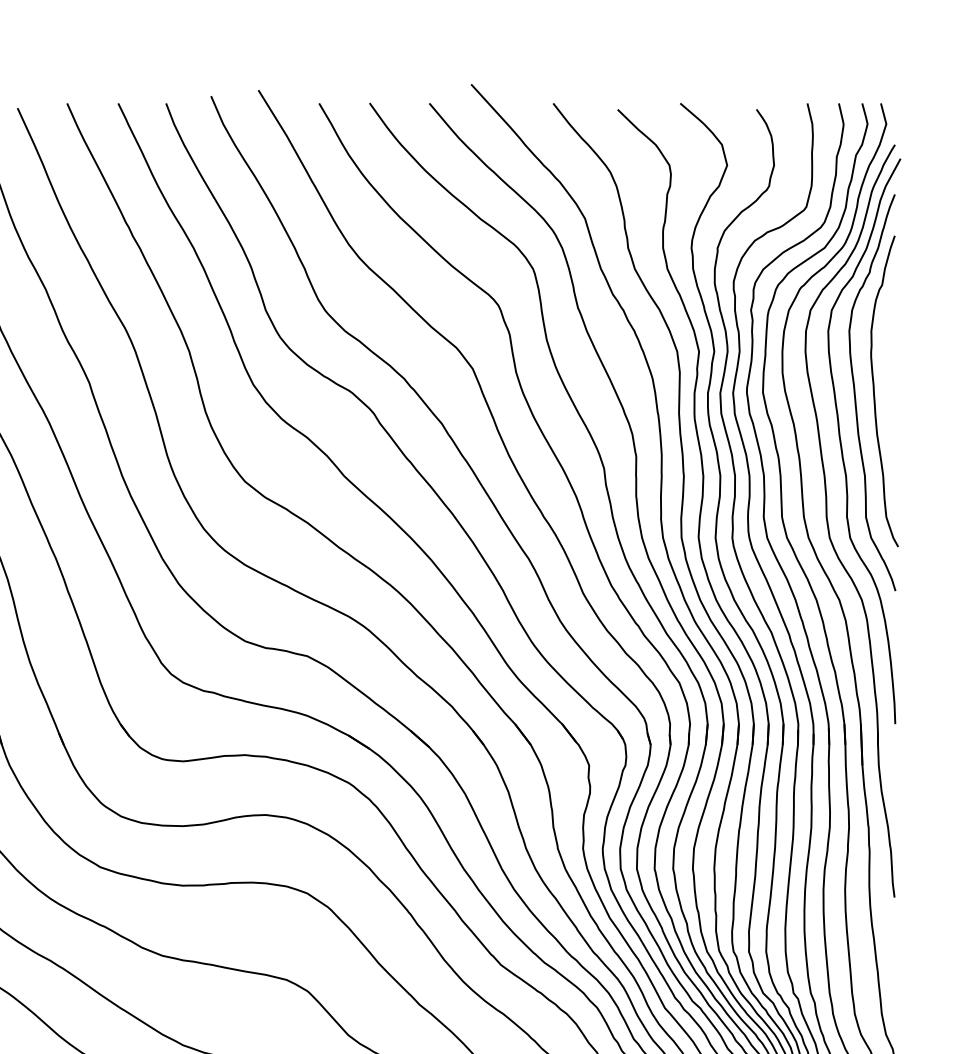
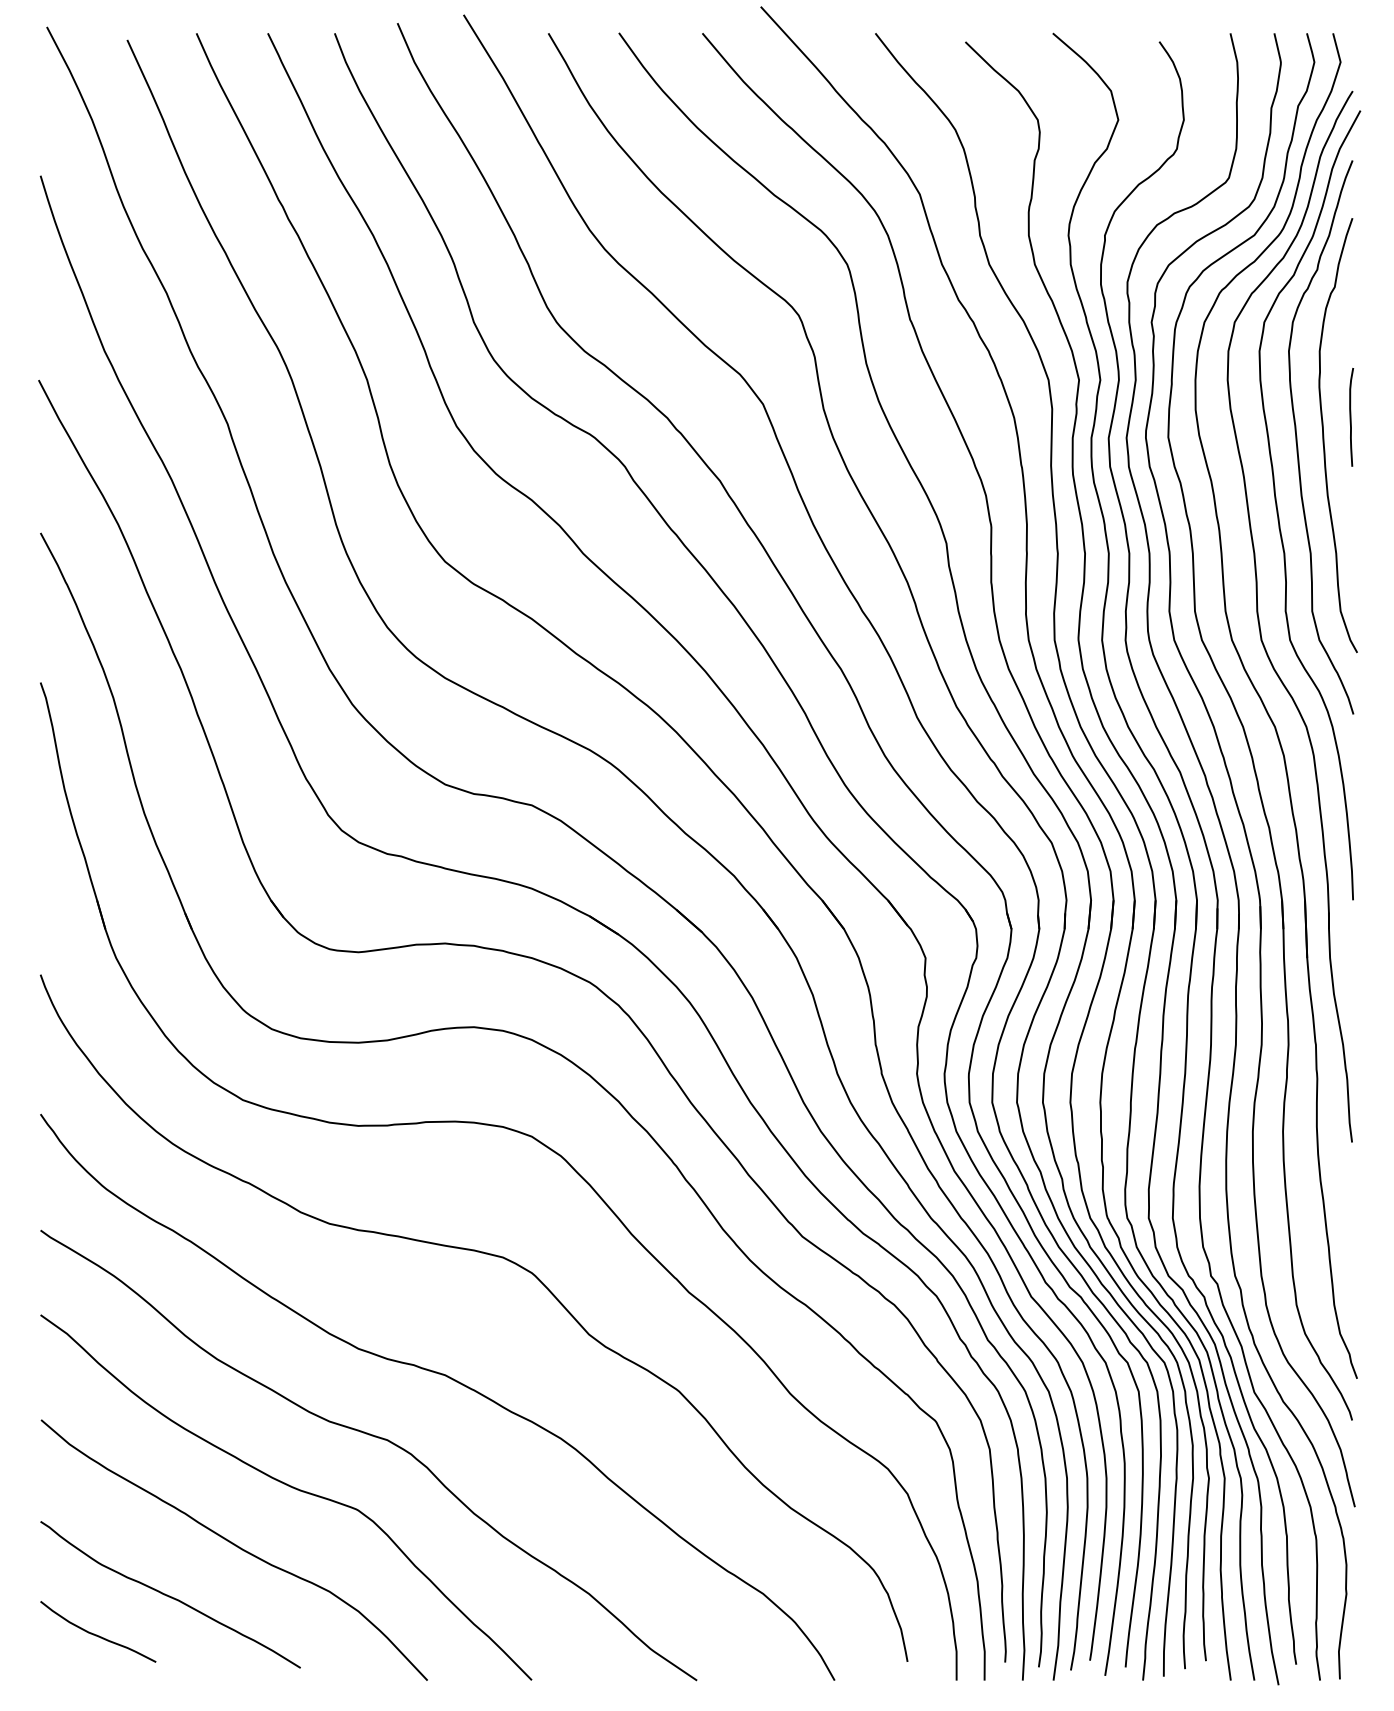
curve: (894, 378) -> (1351, 417), added

